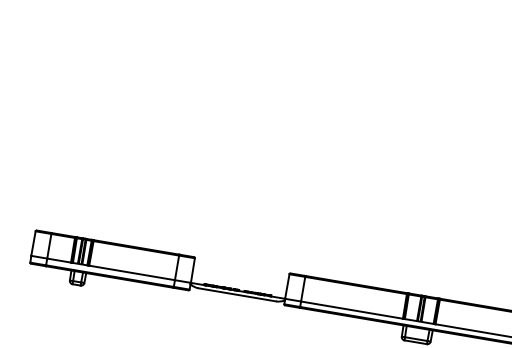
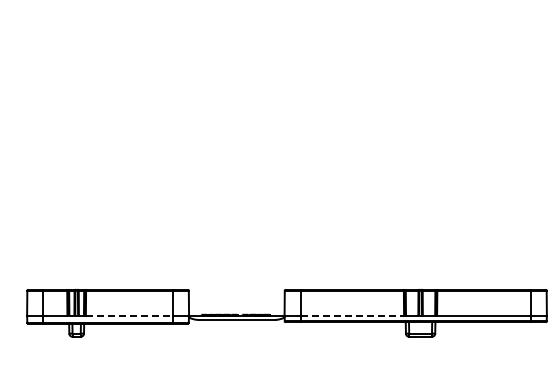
line: (132, 272) -> (129, 315), solid -> dashed
line: (352, 309) -> (352, 315), solid -> dashed

